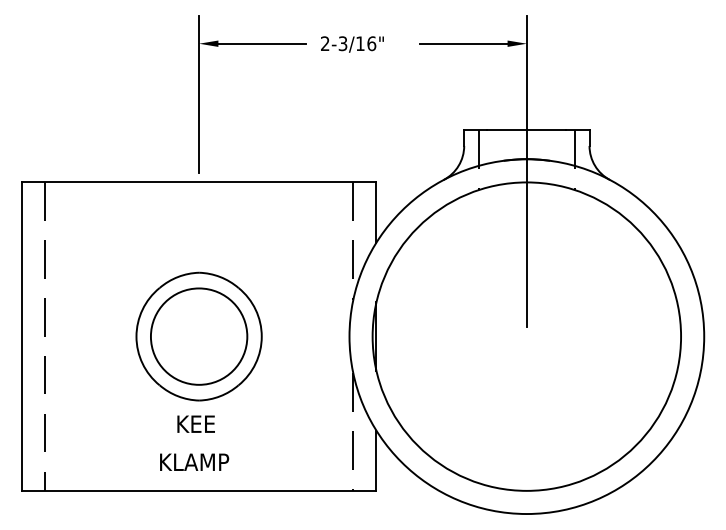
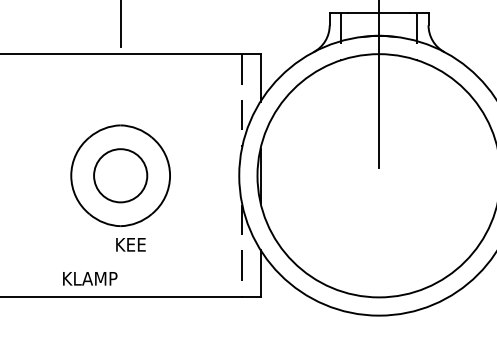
circle: (198, 336) -> (120, 175), size x0.7
text: (195, 423) -> (130, 244), moved
text: (194, 461) -> (90, 278), moved

